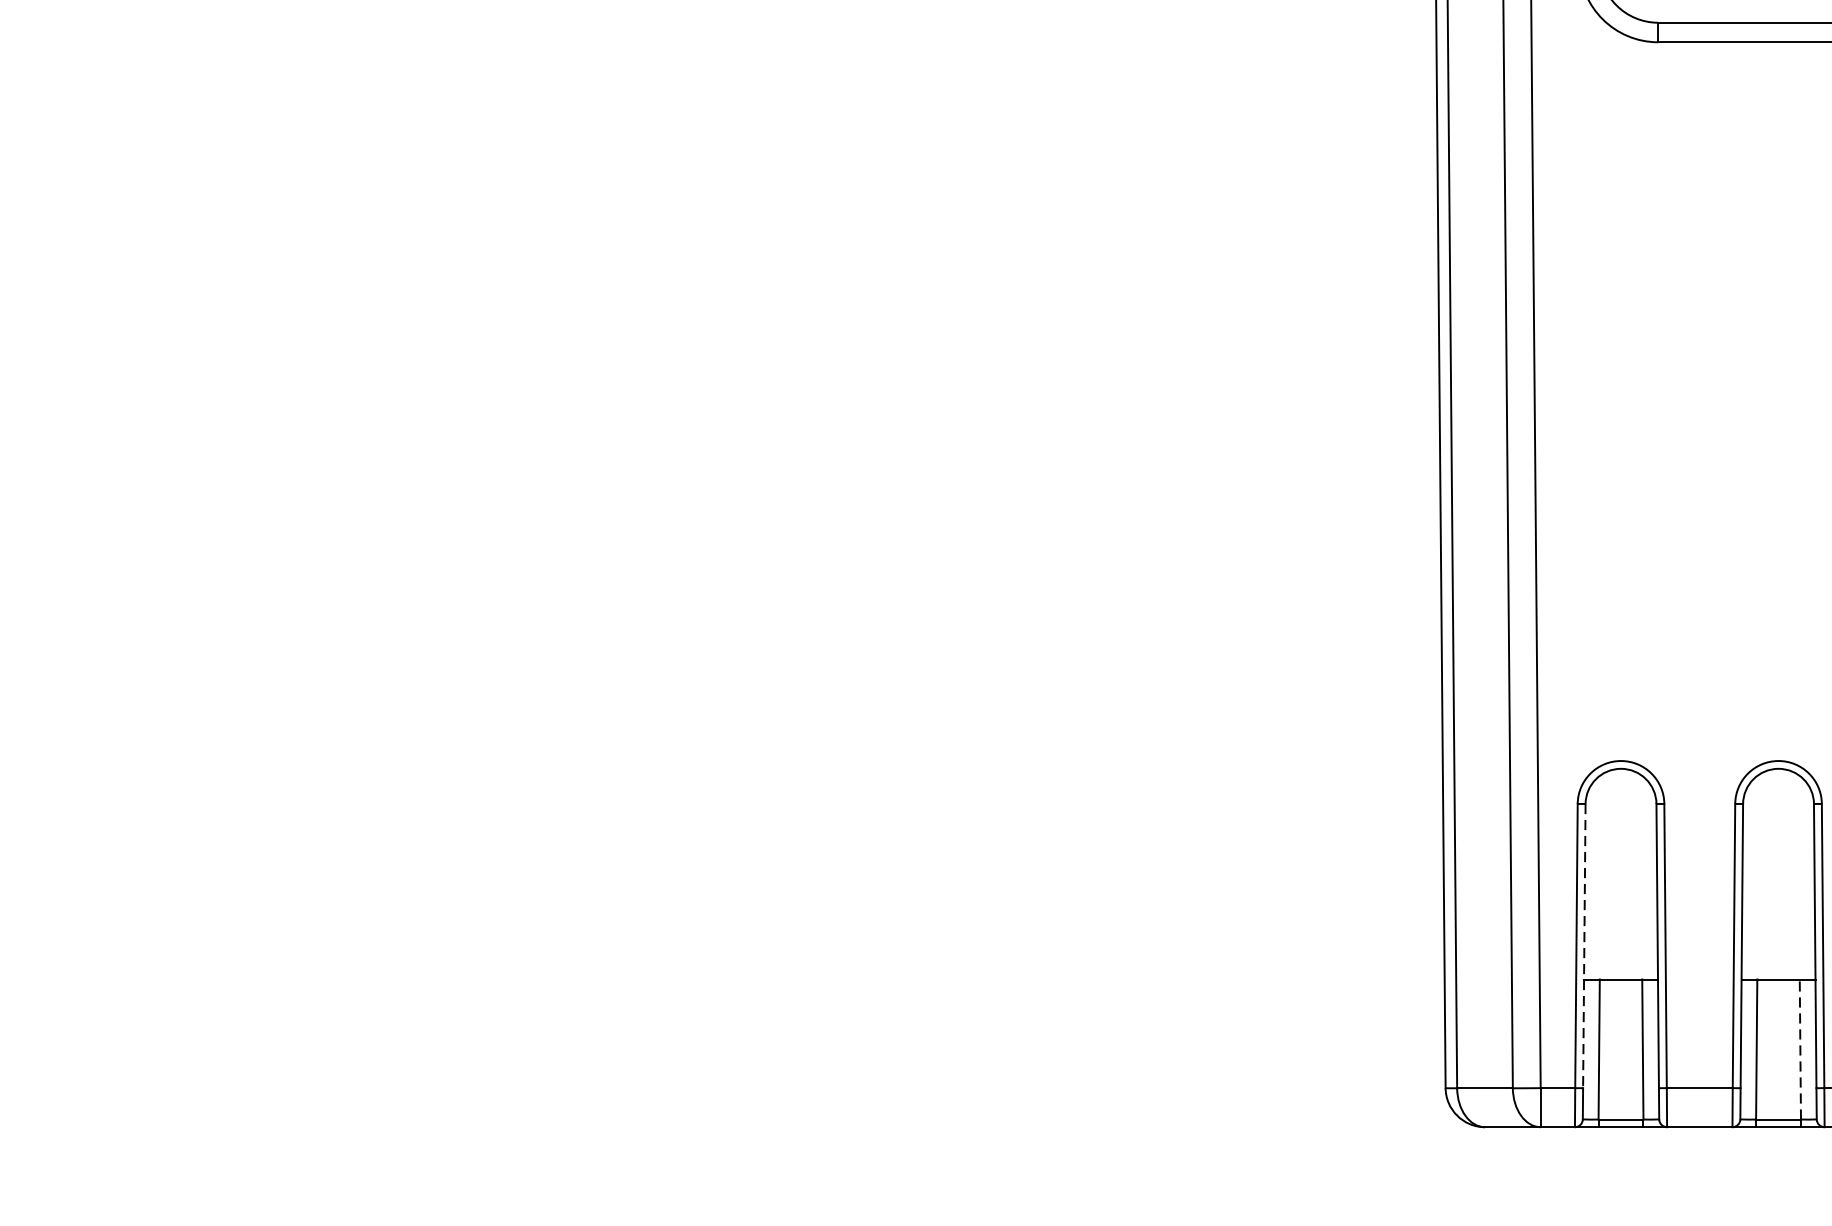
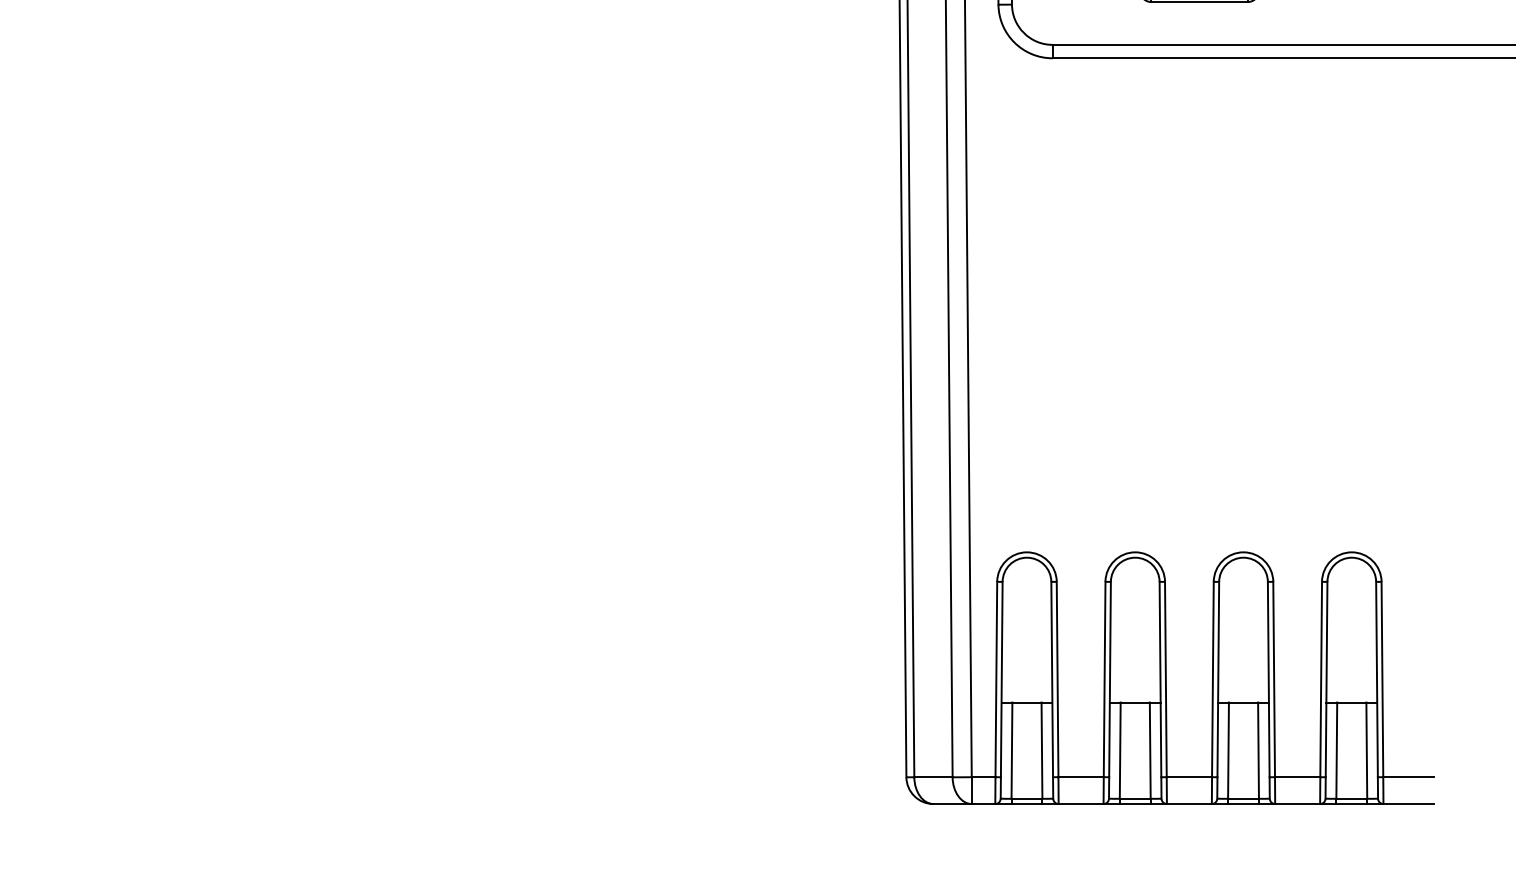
line: (1583, 946) -> (1001, 679), dashed -> solid
line: (1800, 1049) -> (1150, 750), dashed -> solid

